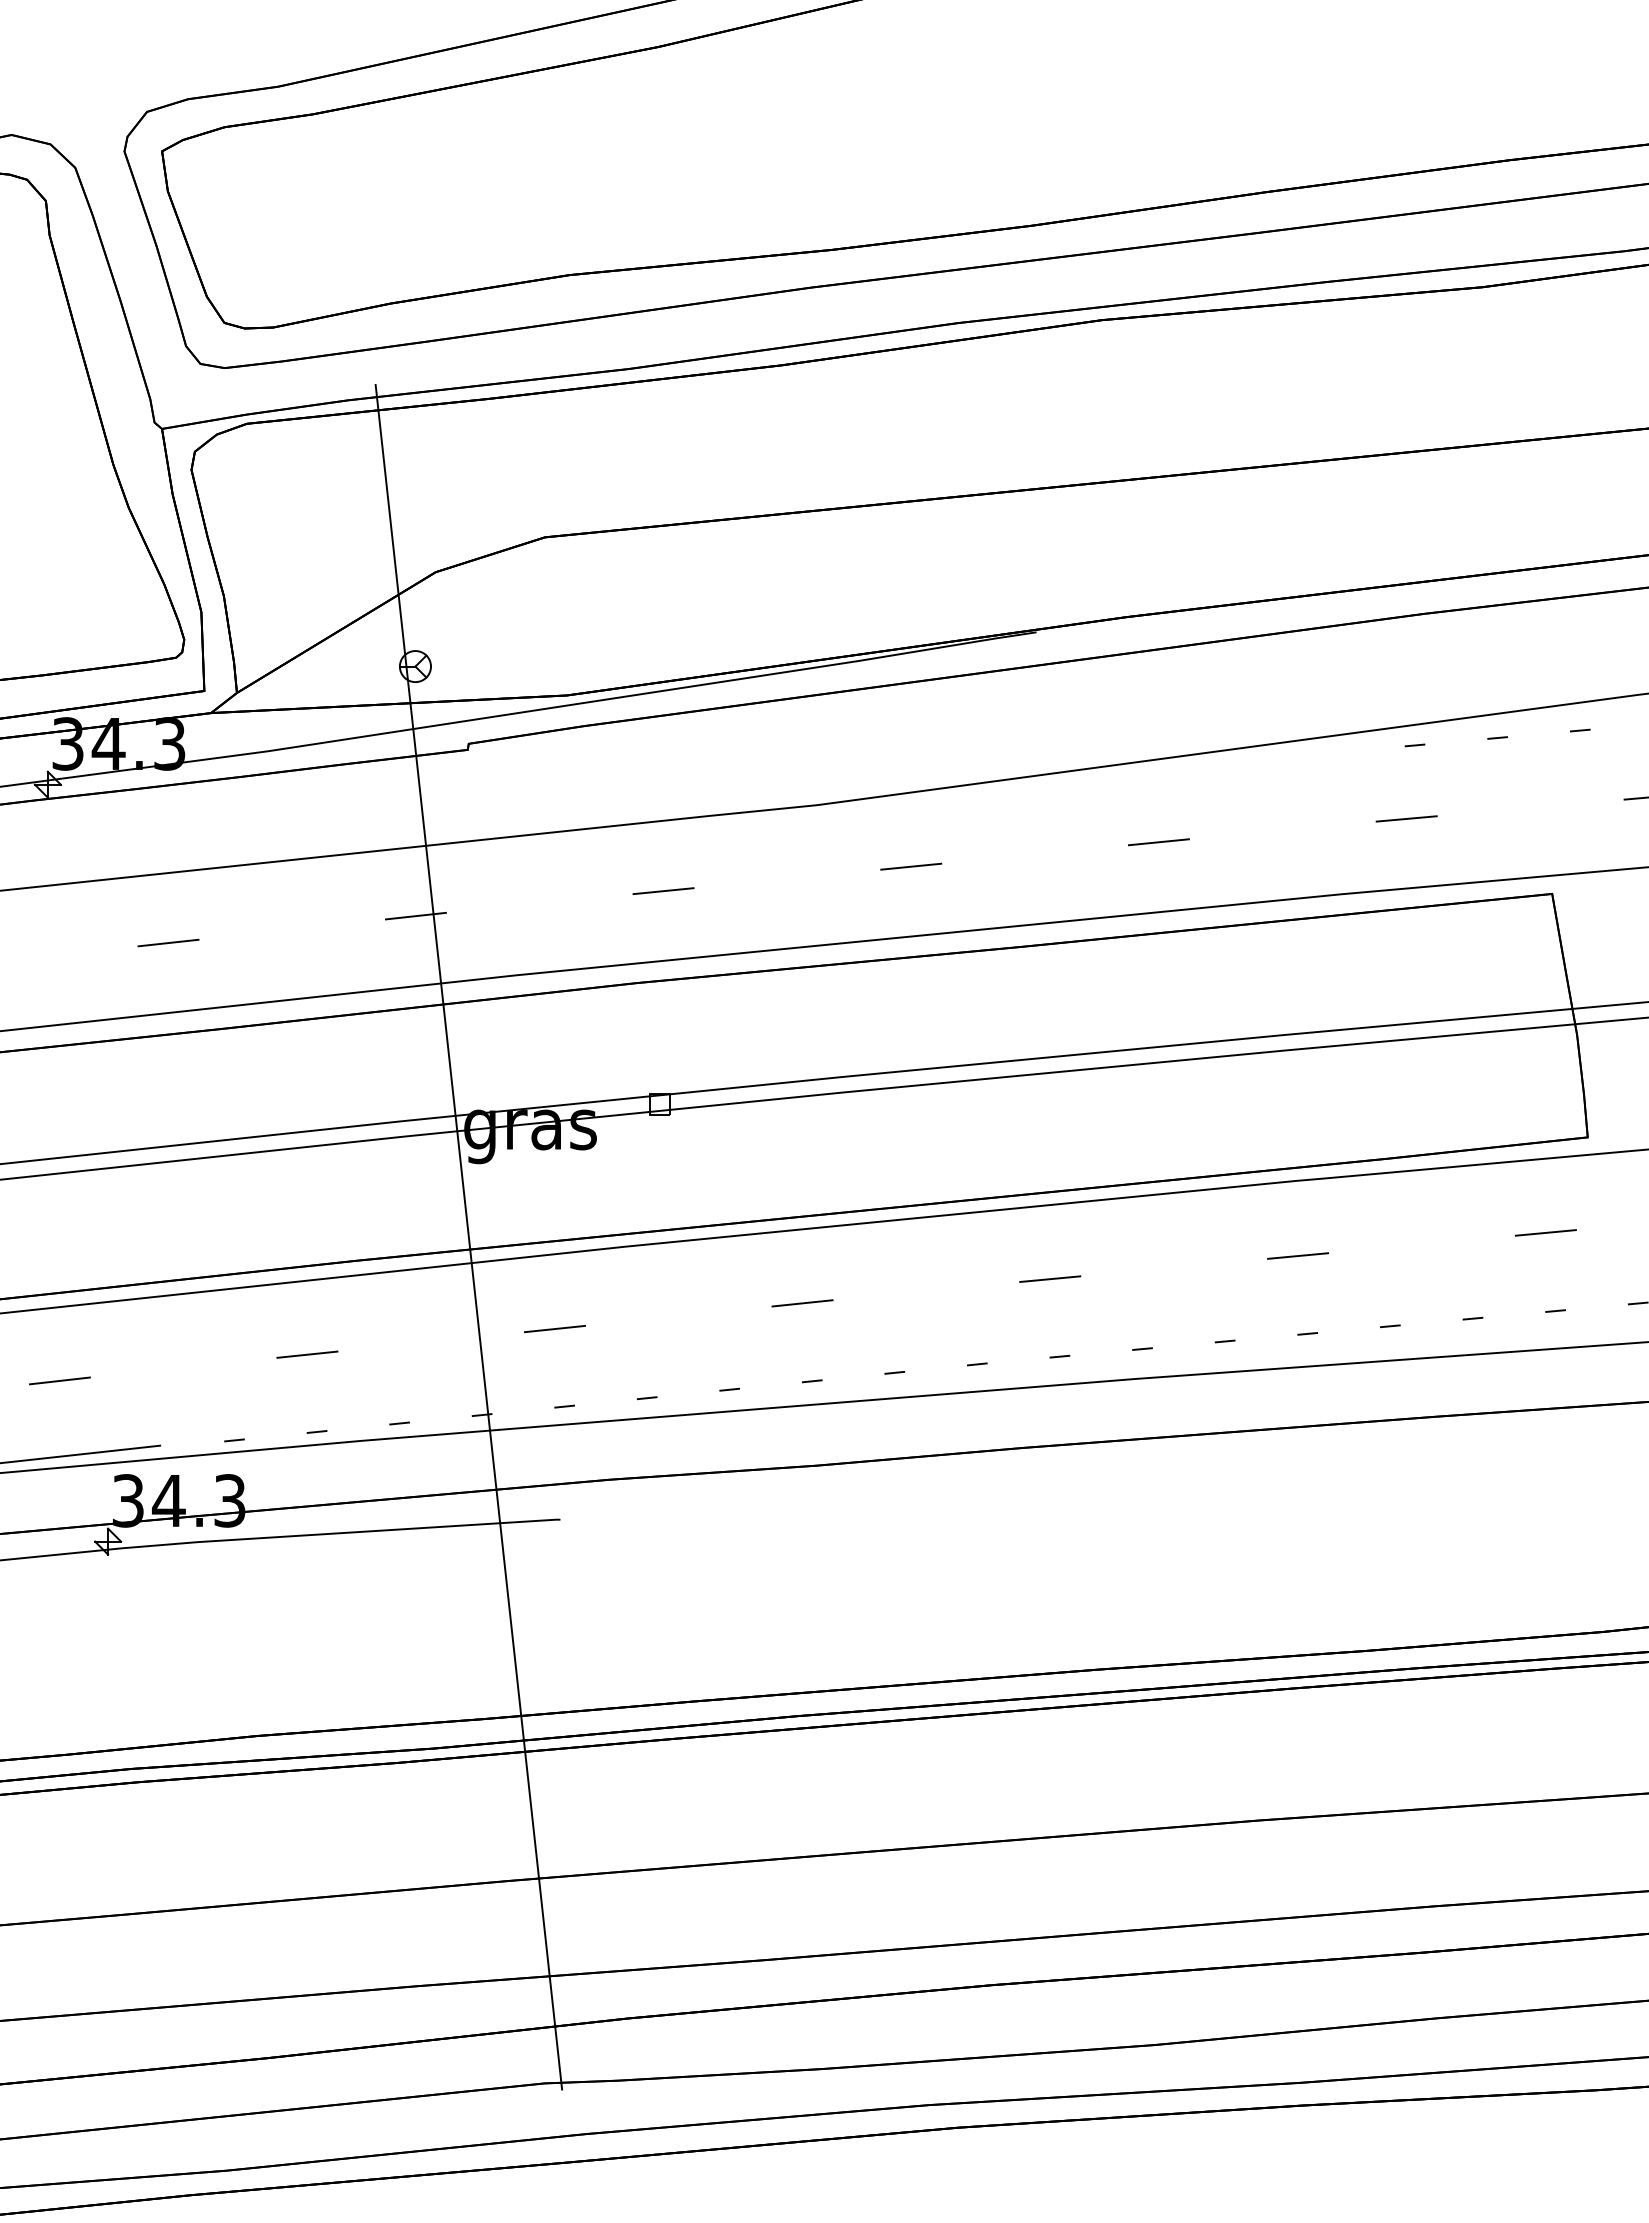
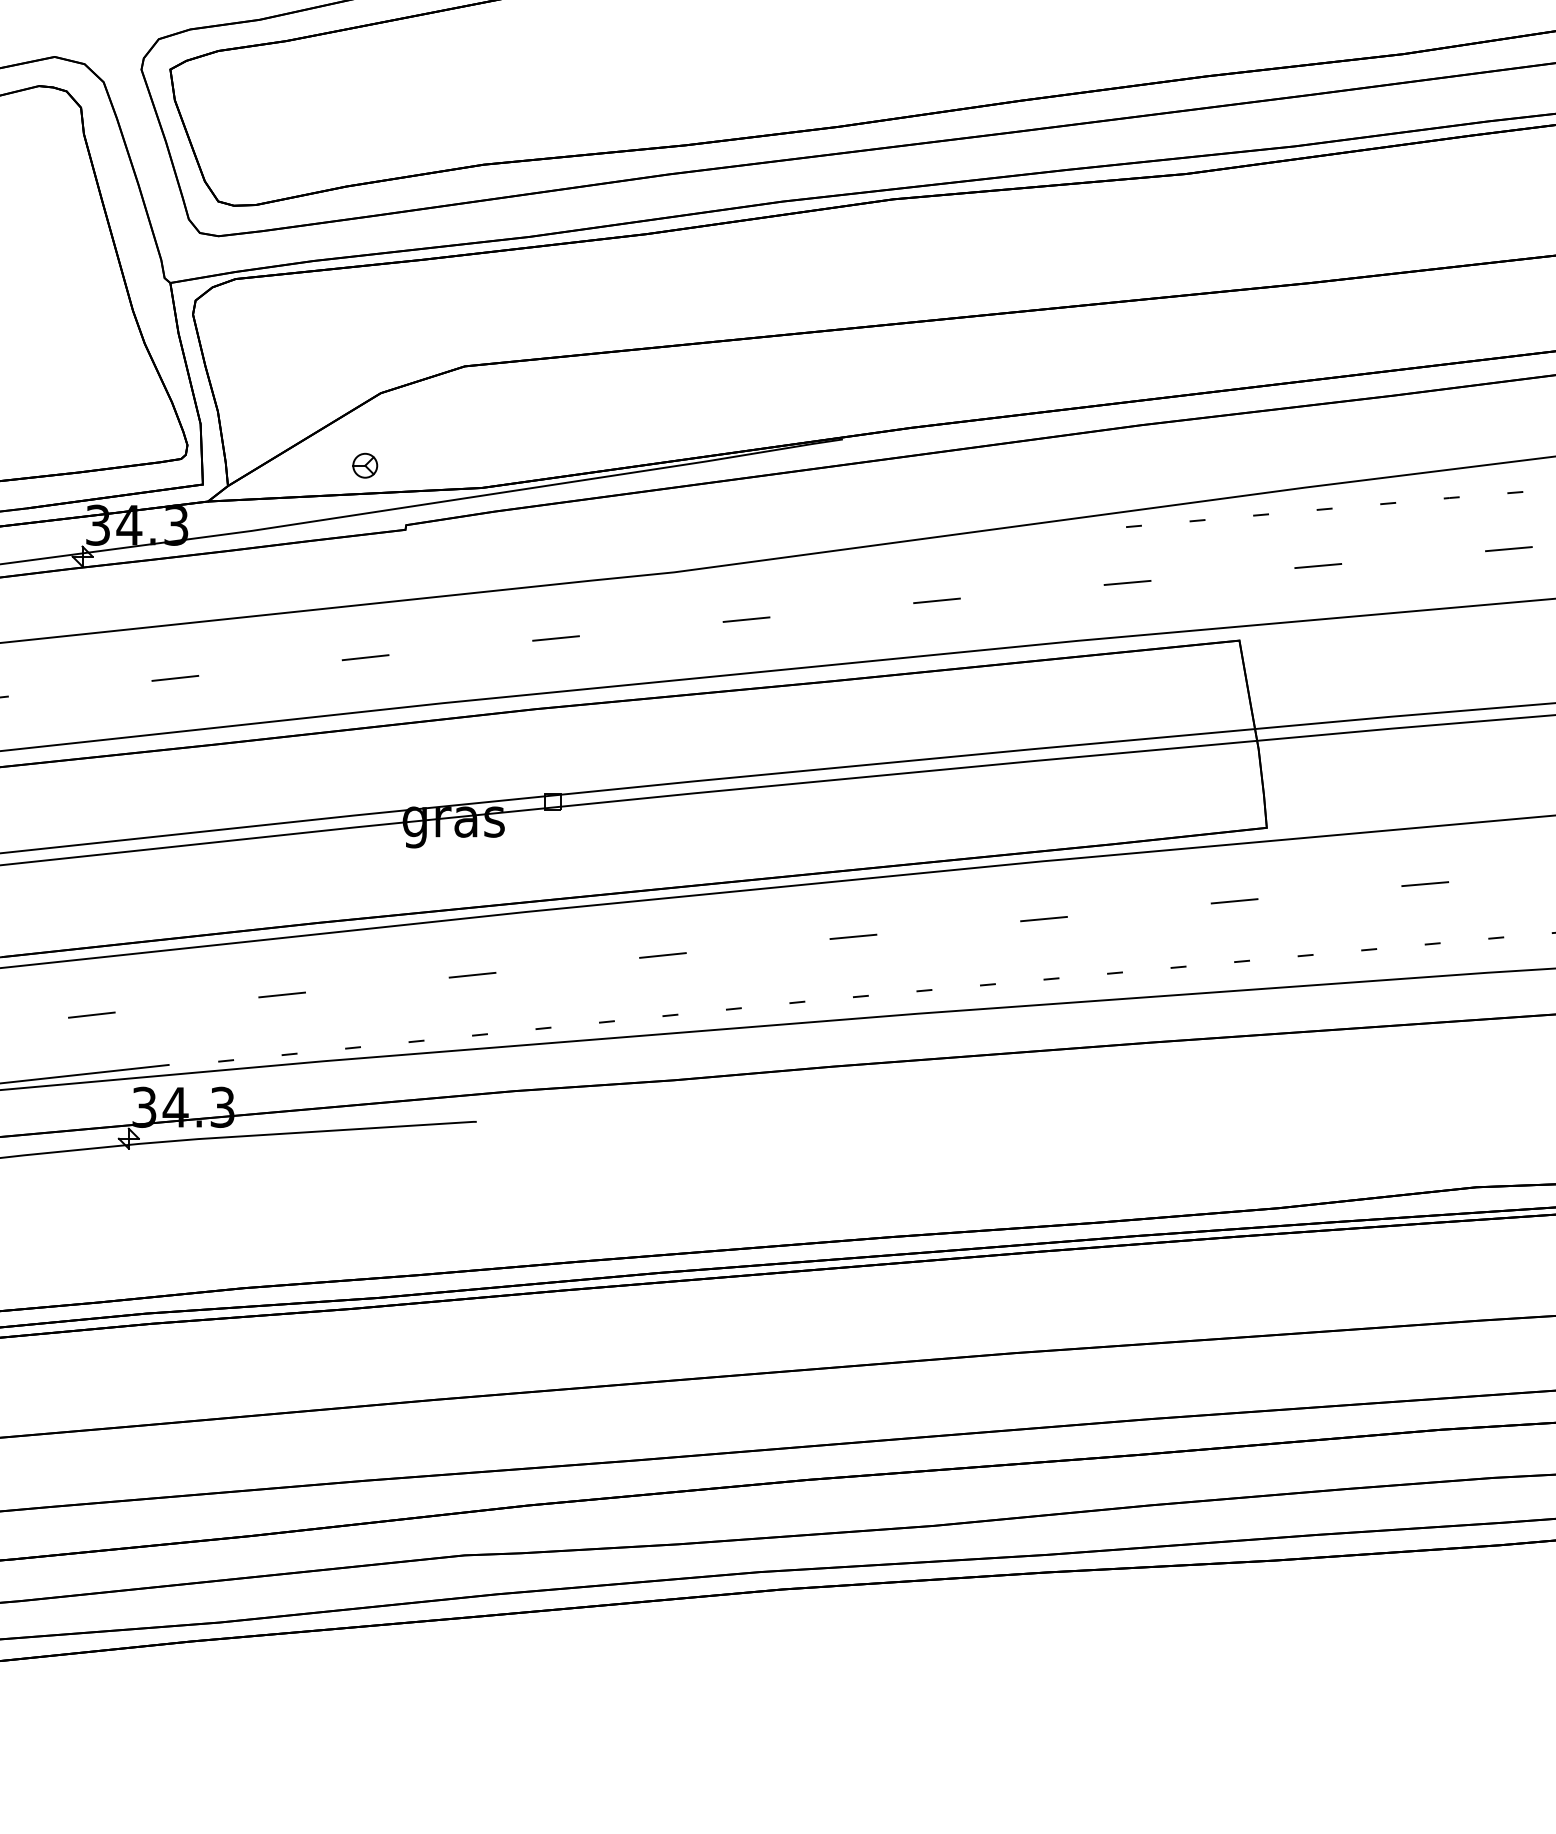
line: (469, 1237) -> (406, 904), removed

